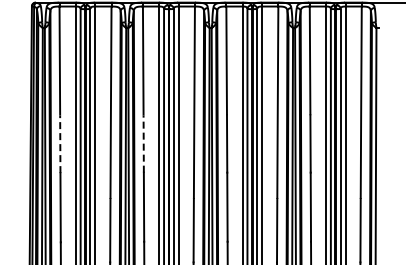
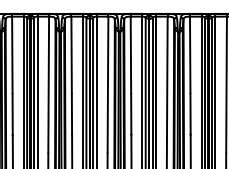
line: (143, 143) -> (71, 114), dashed -> solid
line: (60, 144) -> (12, 114), dashed -> solid

